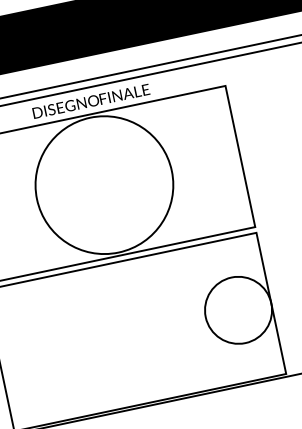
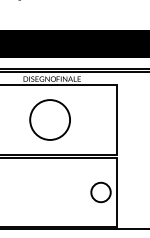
circle: (102, 184) -> (49, 119), size x0.6
circle: (237, 310) -> (100, 192), size x0.6

